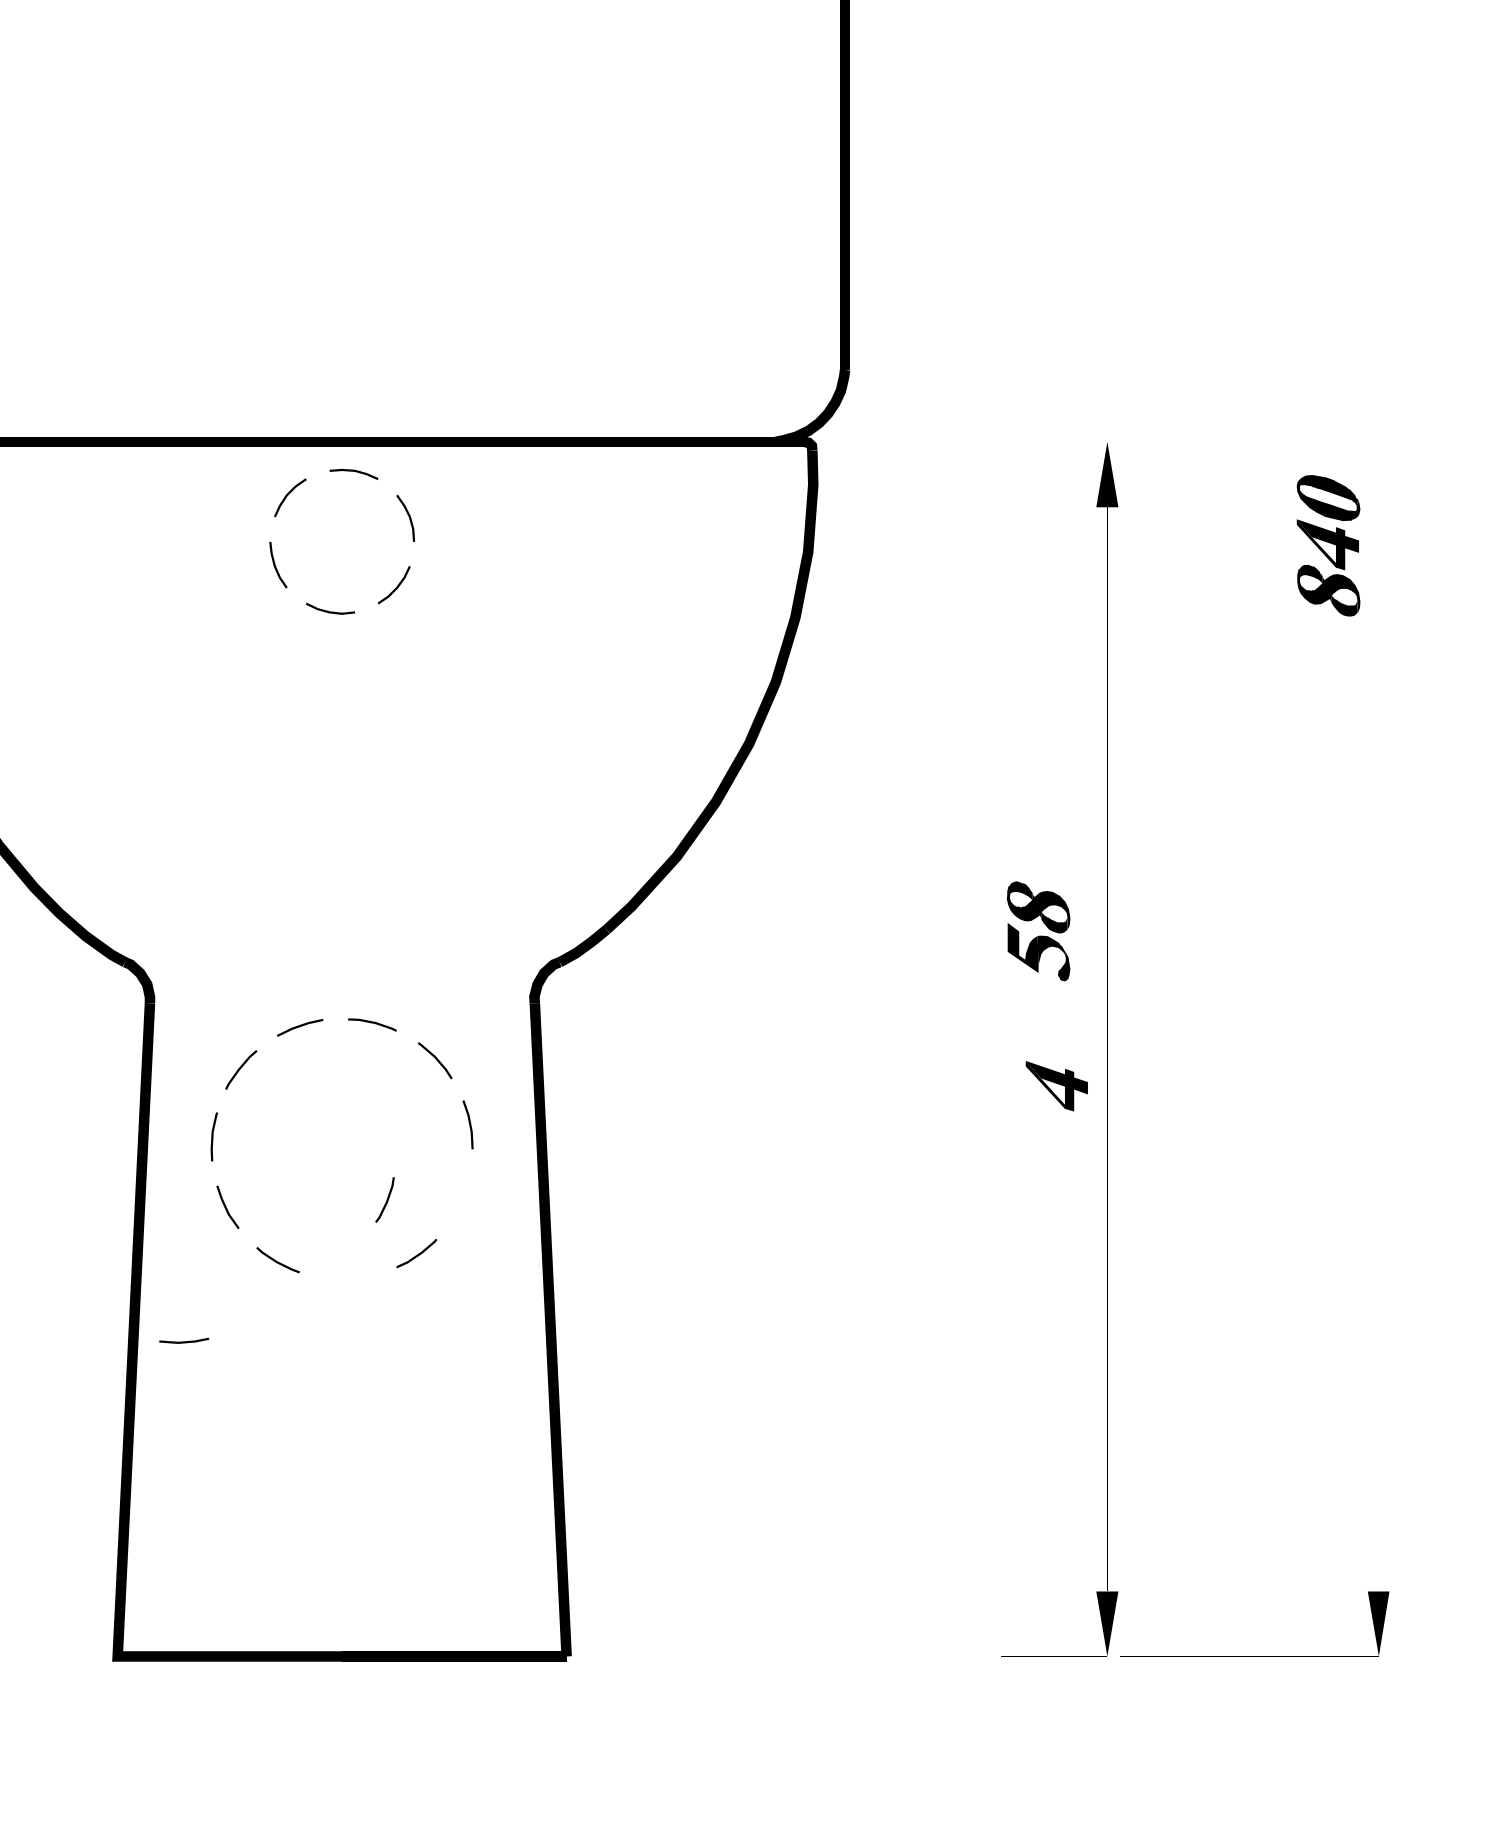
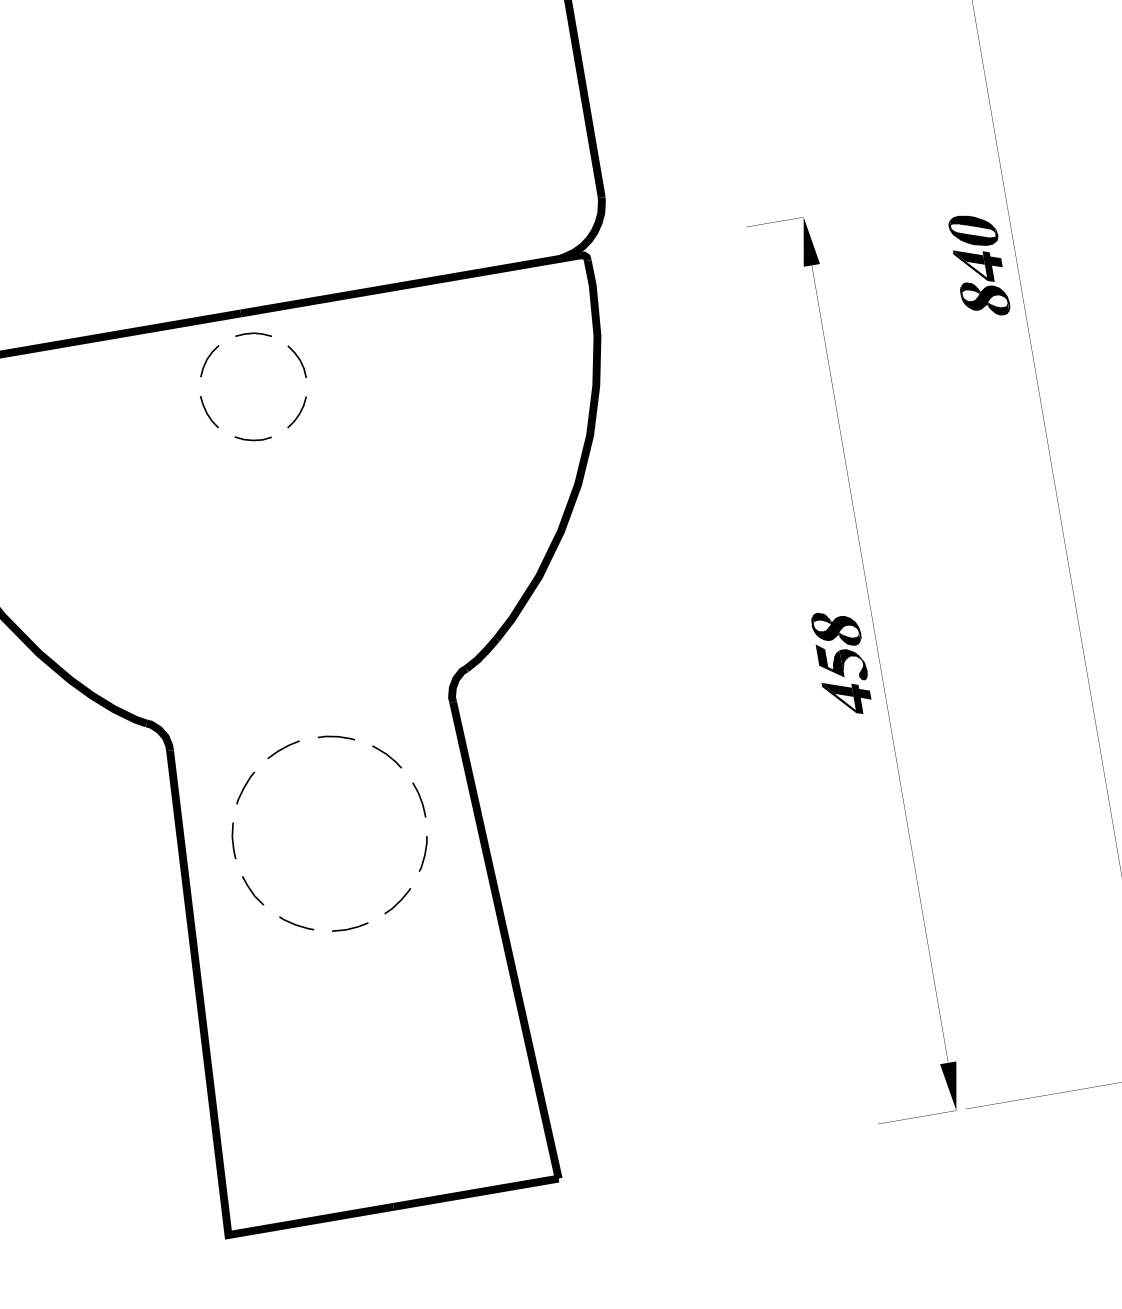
part: (1038, 931) -> (839, 646), moved
line: (386, 1199) -> (424, 853), moved
line: (184, 1341) -> (350, 928), moved

